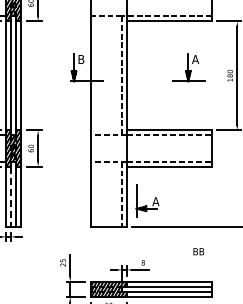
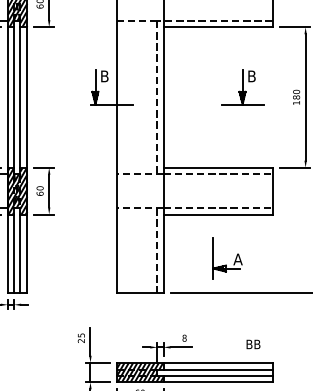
text: (195, 59) -> (251, 76), A -> B
line: (10, 197) -> (13, 254), dashed -> solid
part: (147, 200) -> (227, 257), moved
text: (198, 251) -> (253, 344), moved

